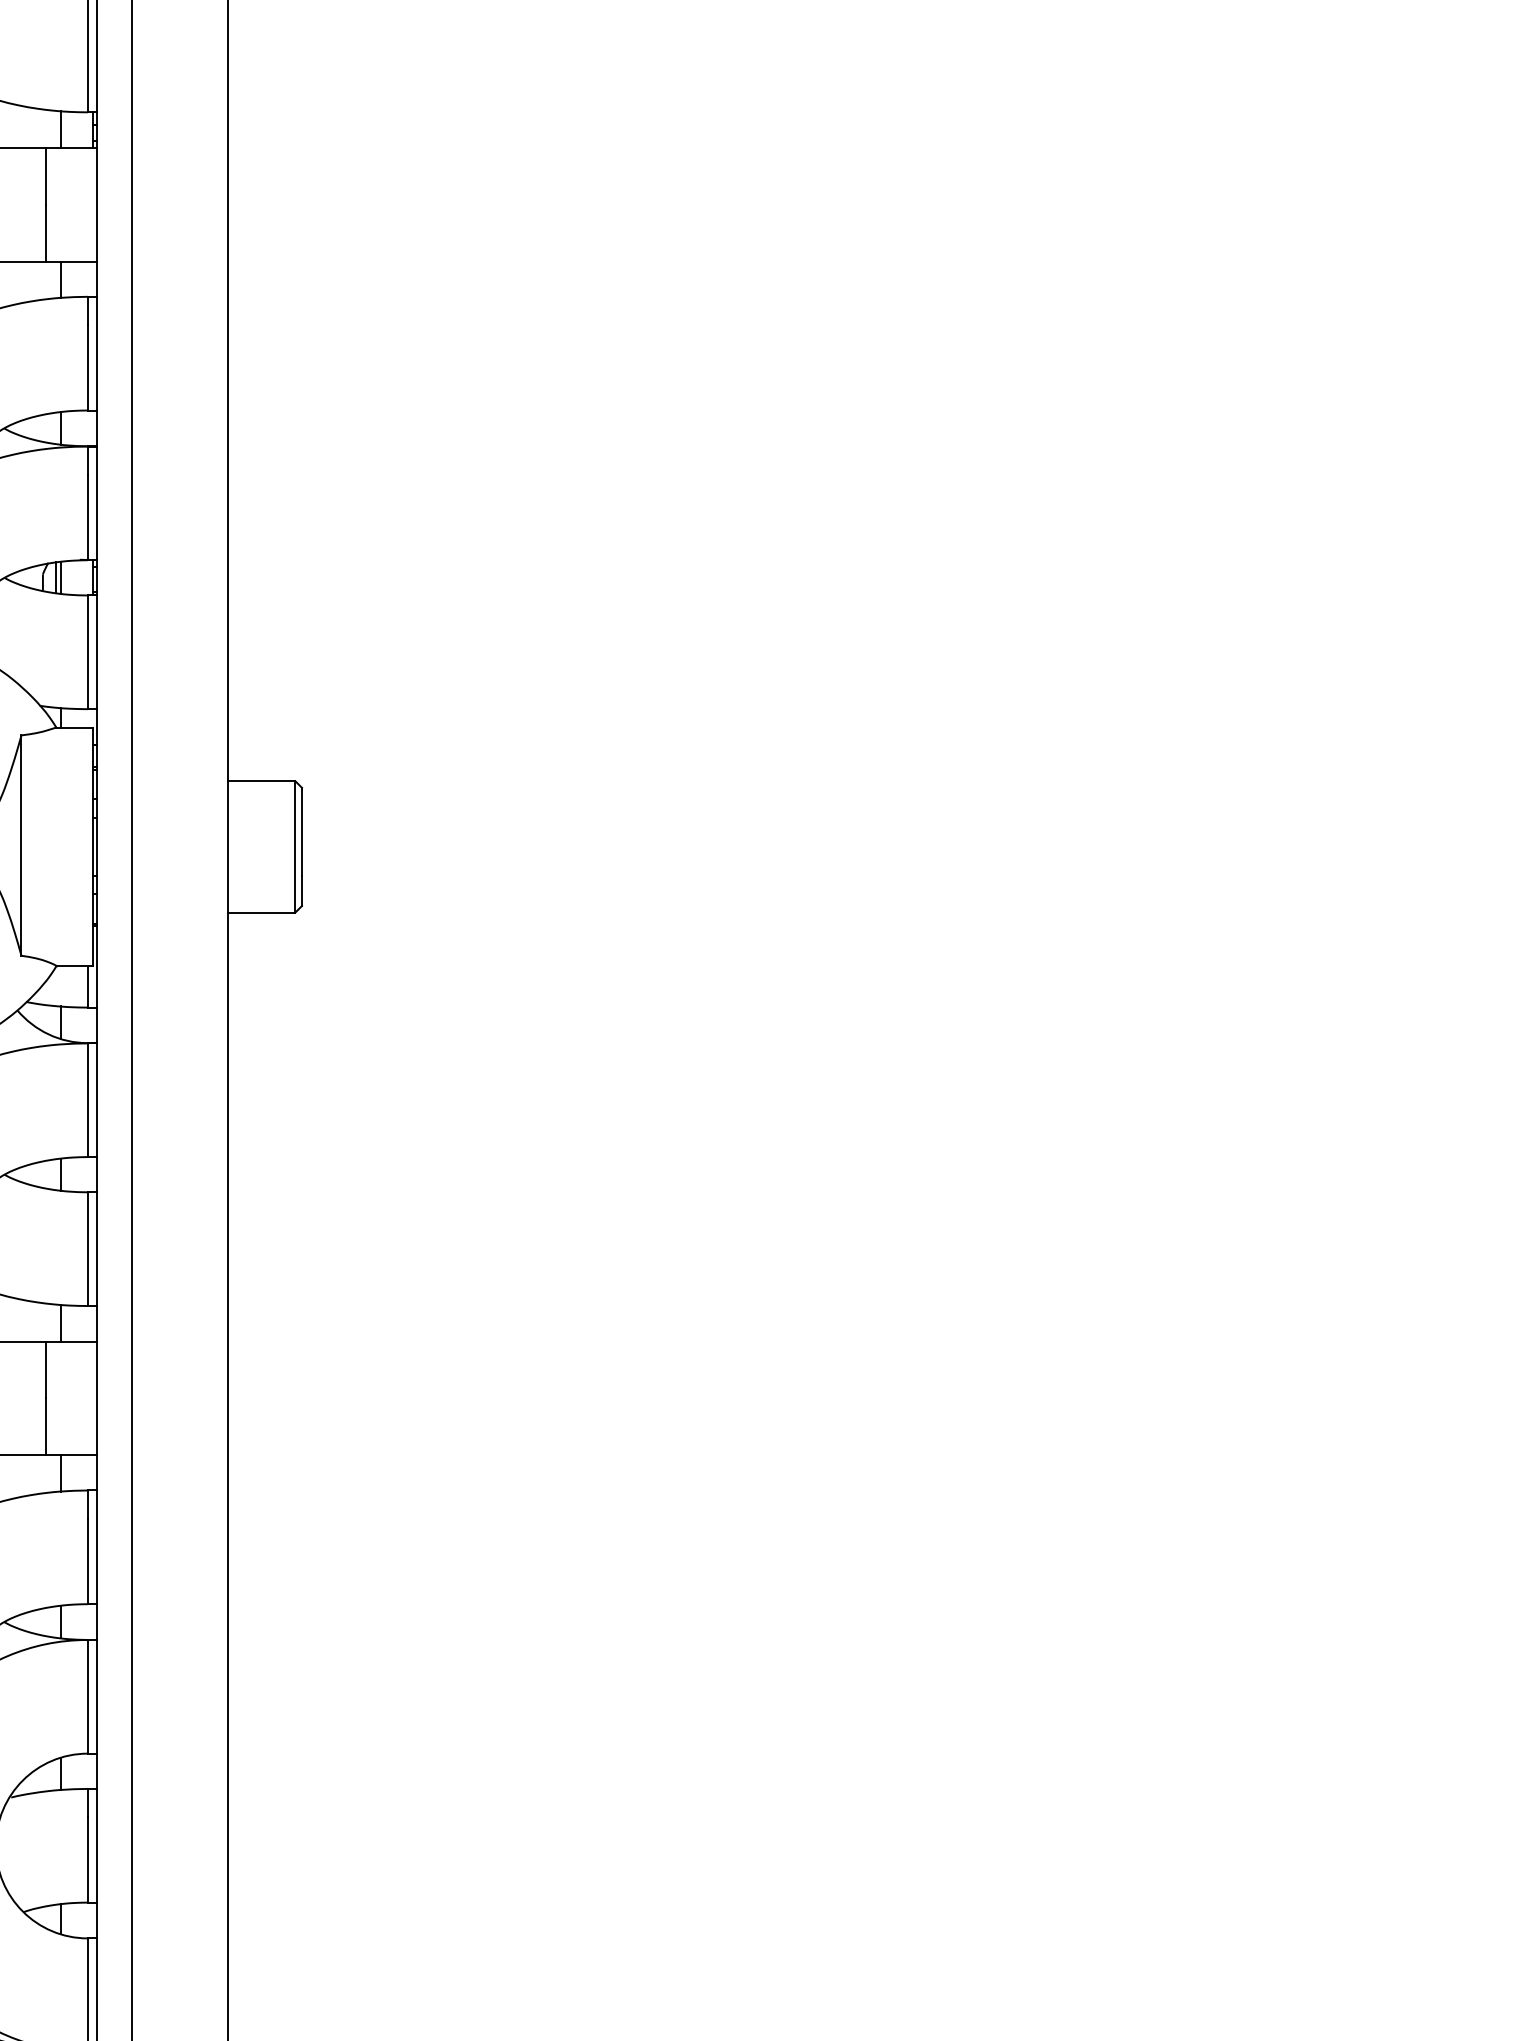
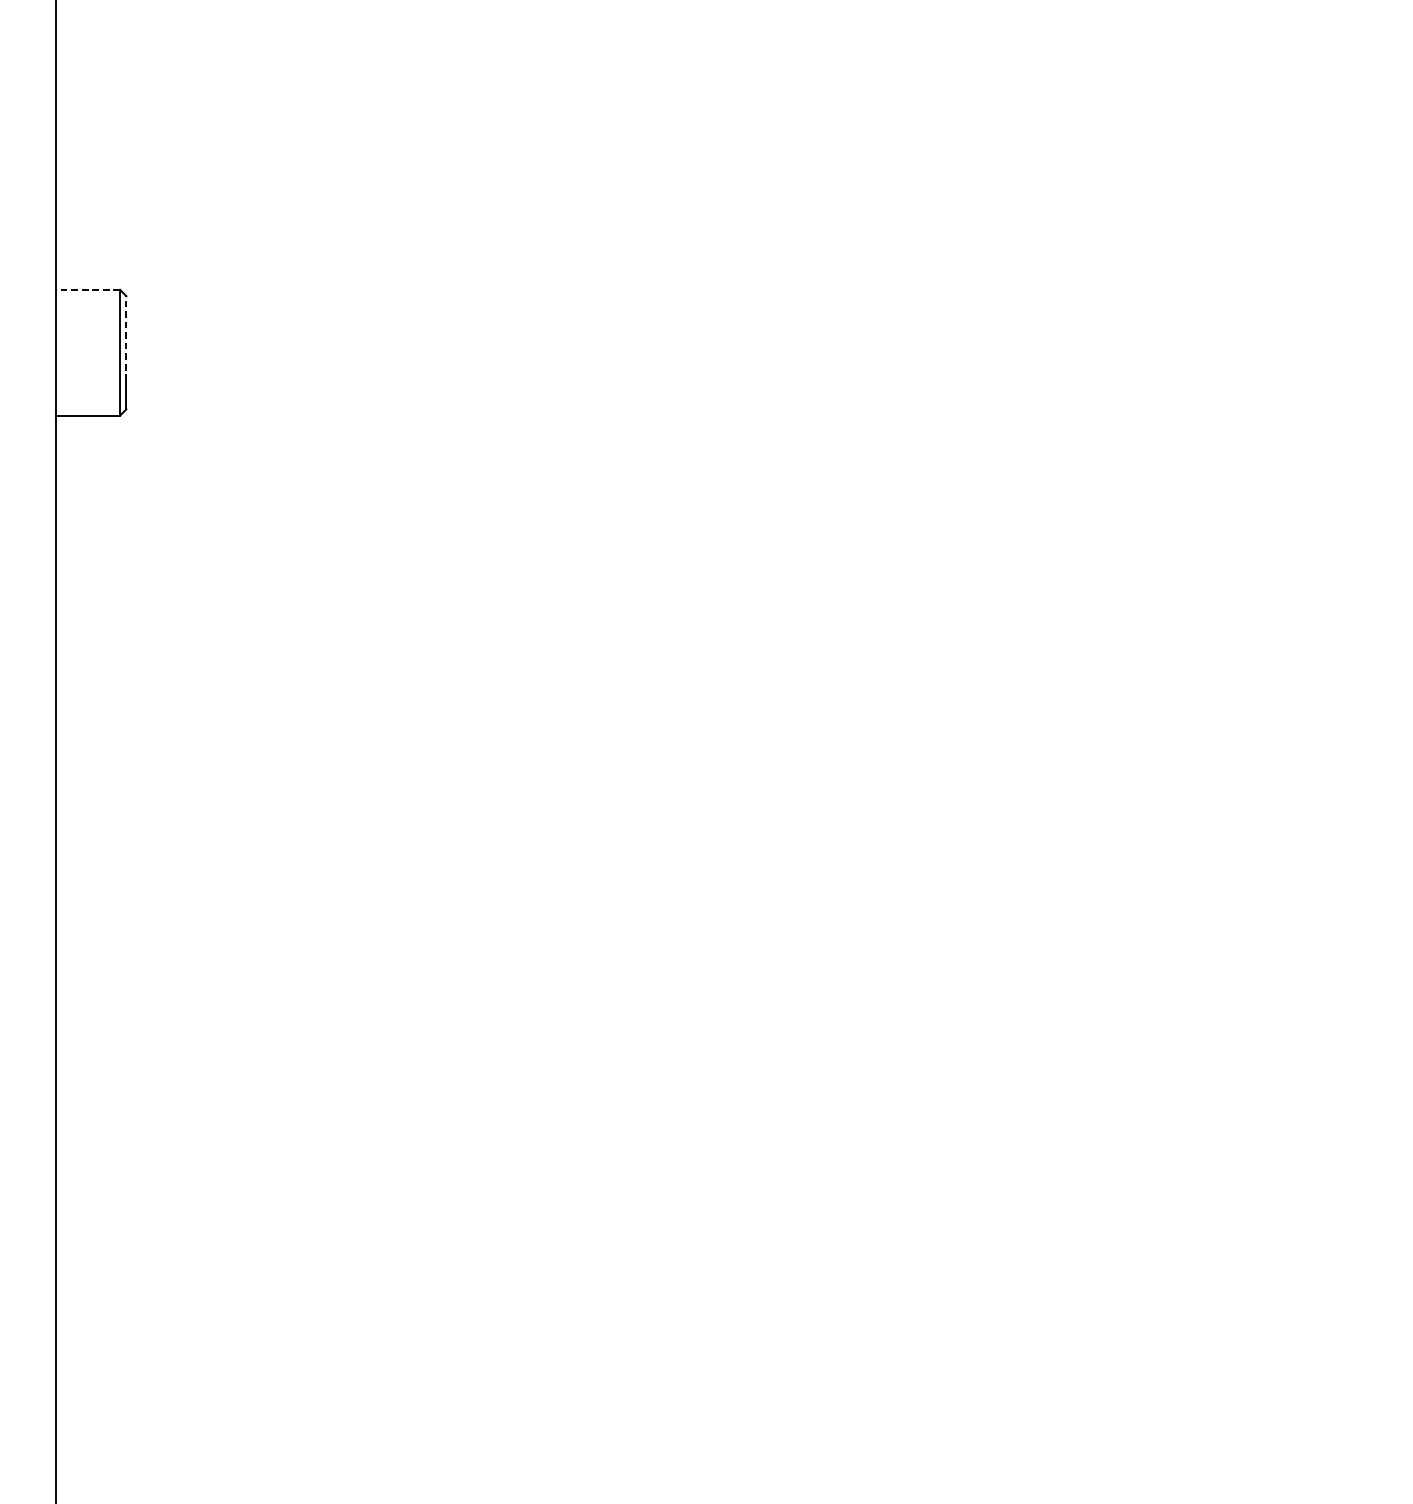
line: (261, 781) -> (87, 290), solid -> dashed
line: (301, 831) -> (125, 337), solid -> dashed

